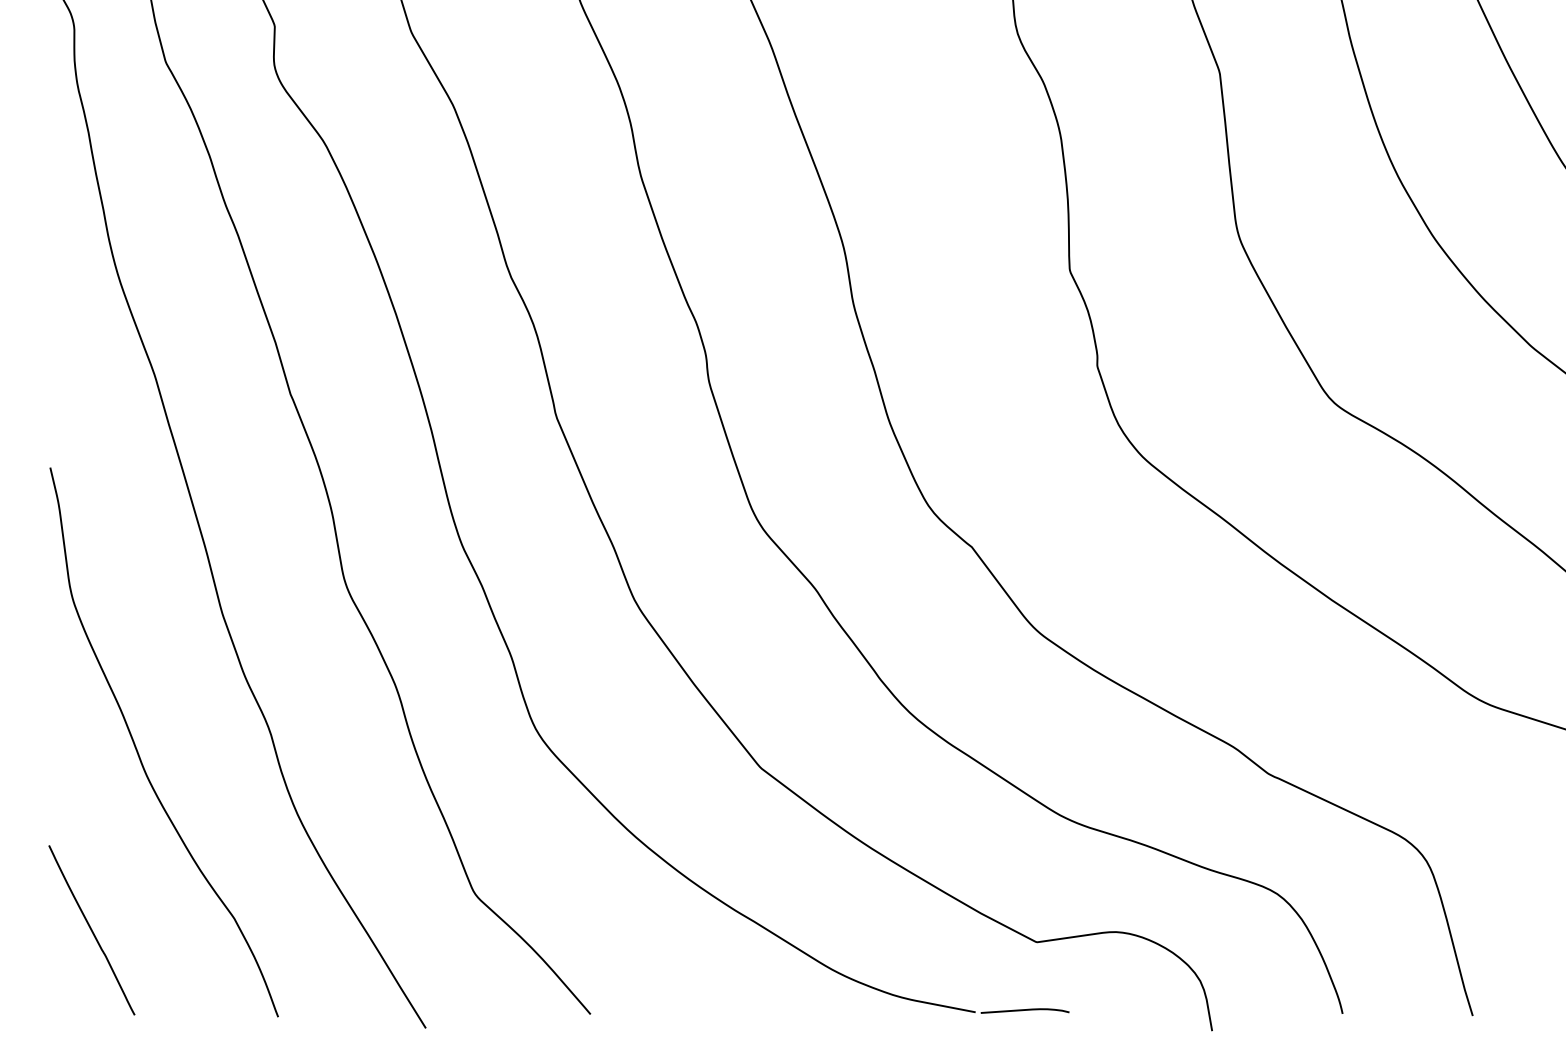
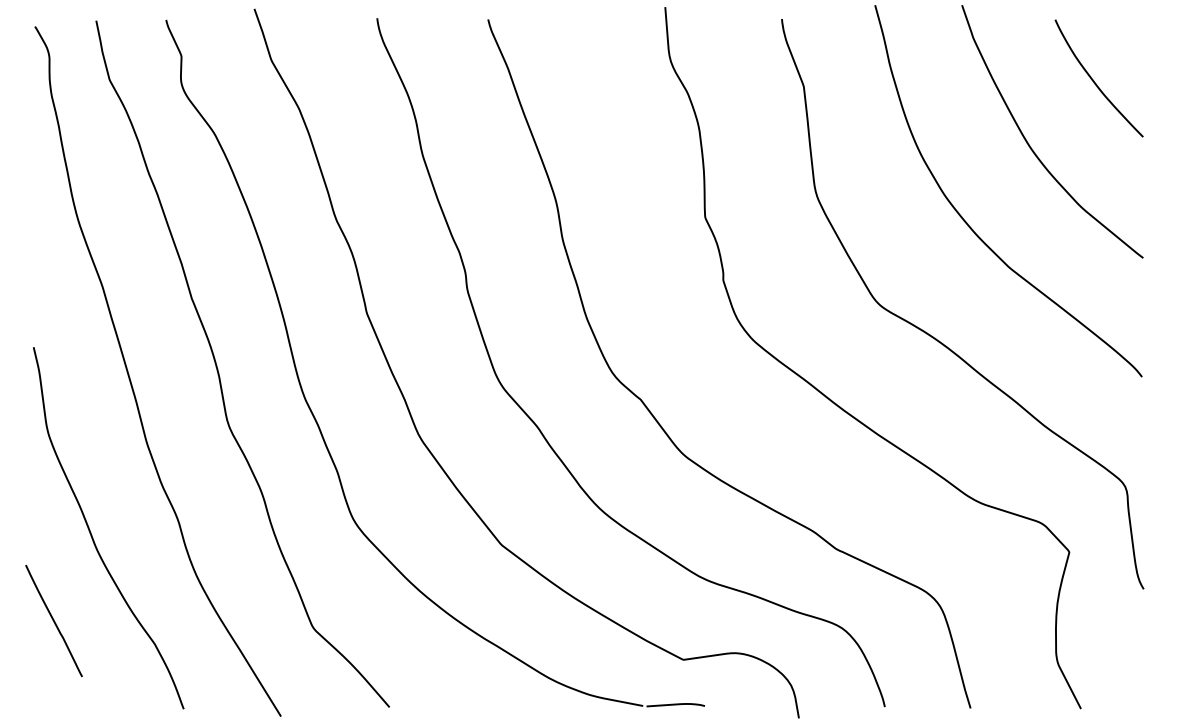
line: (91, 929) -> (53, 620), moved

